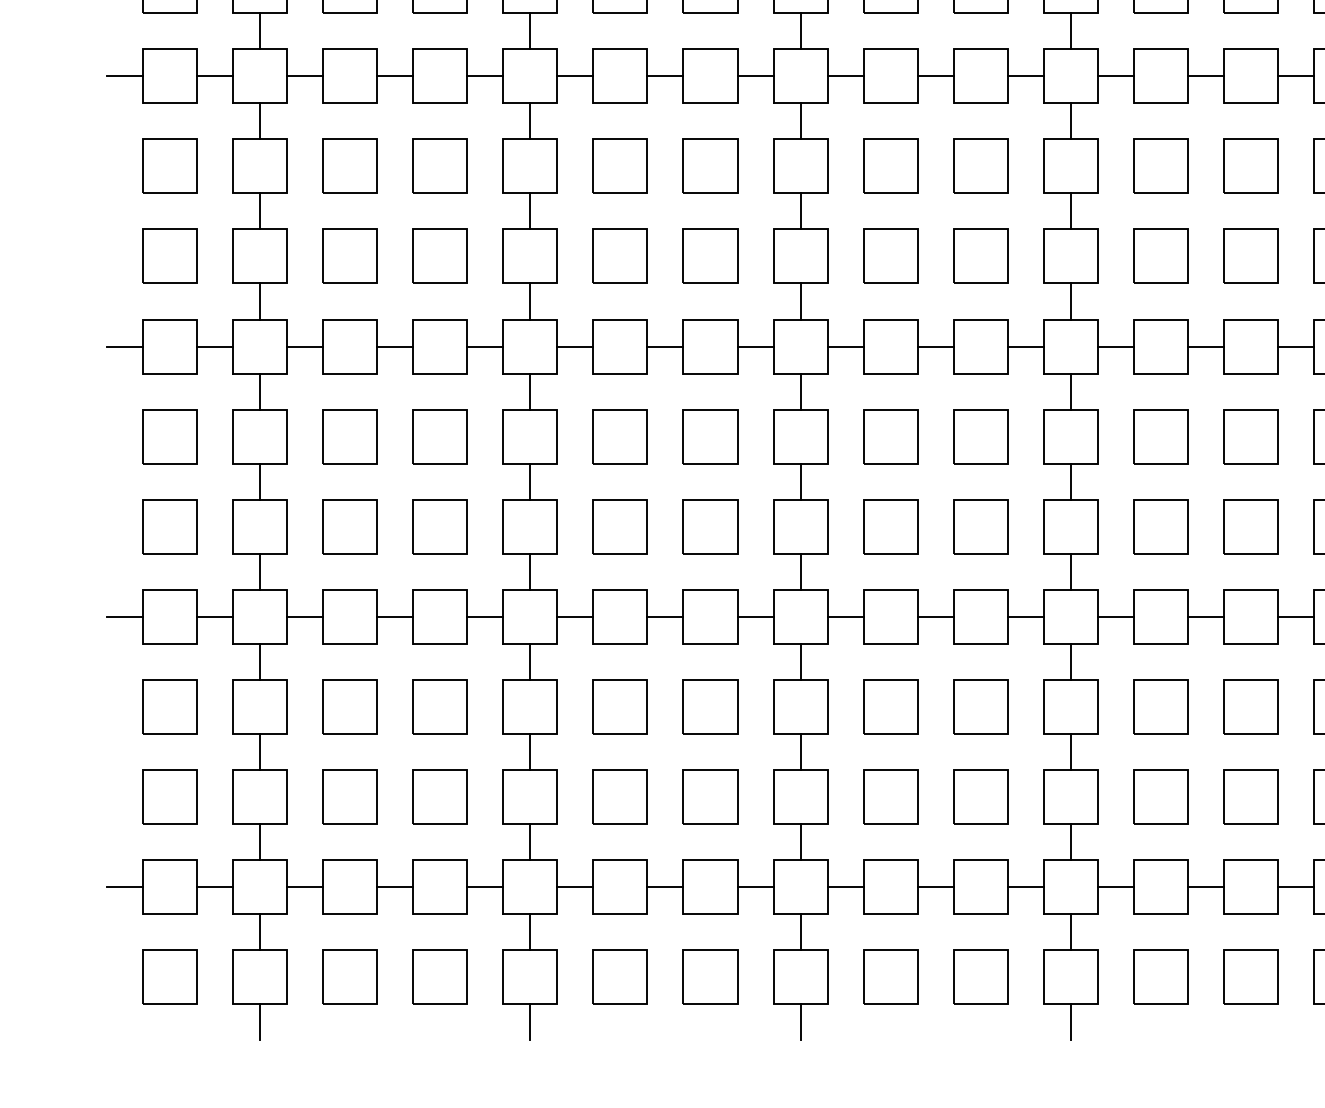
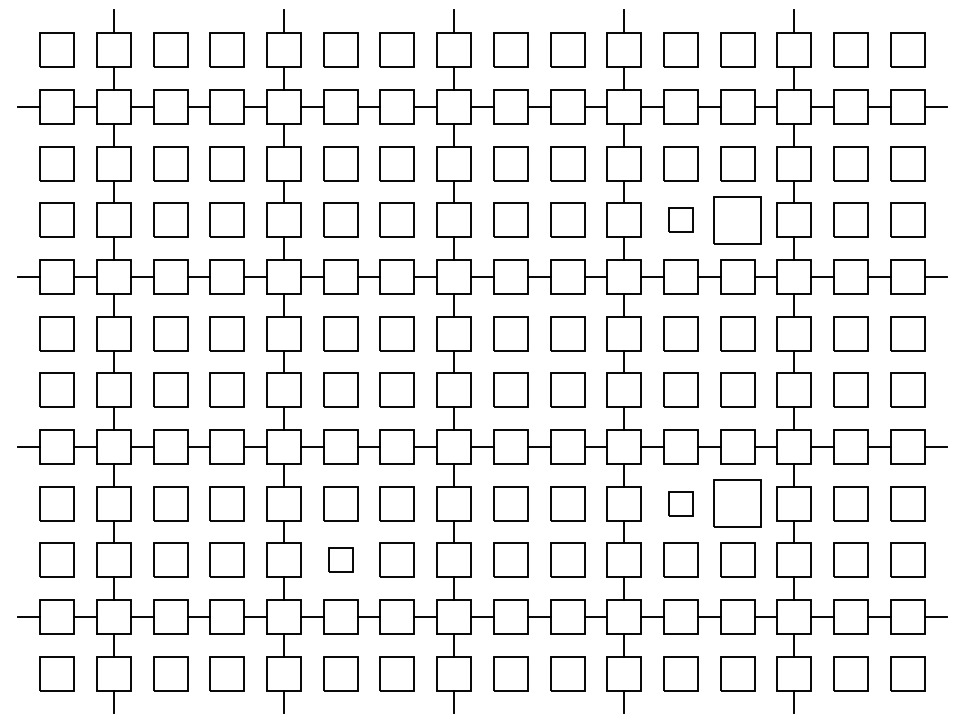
part: (1160, 255) -> (680, 219), size x0.7
part: (1250, 255) -> (737, 219), size x1.4
part: (1160, 706) -> (680, 503), size x0.7
part: (1250, 706) -> (737, 503), size x1.4
part: (619, 795) -> (340, 559), size x0.7

